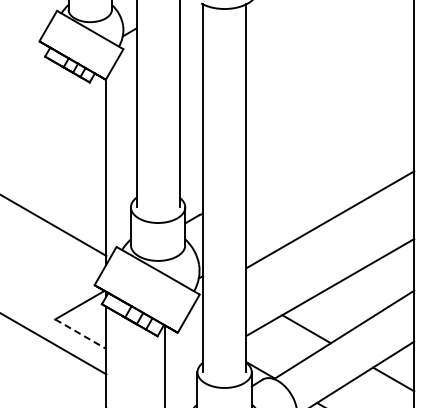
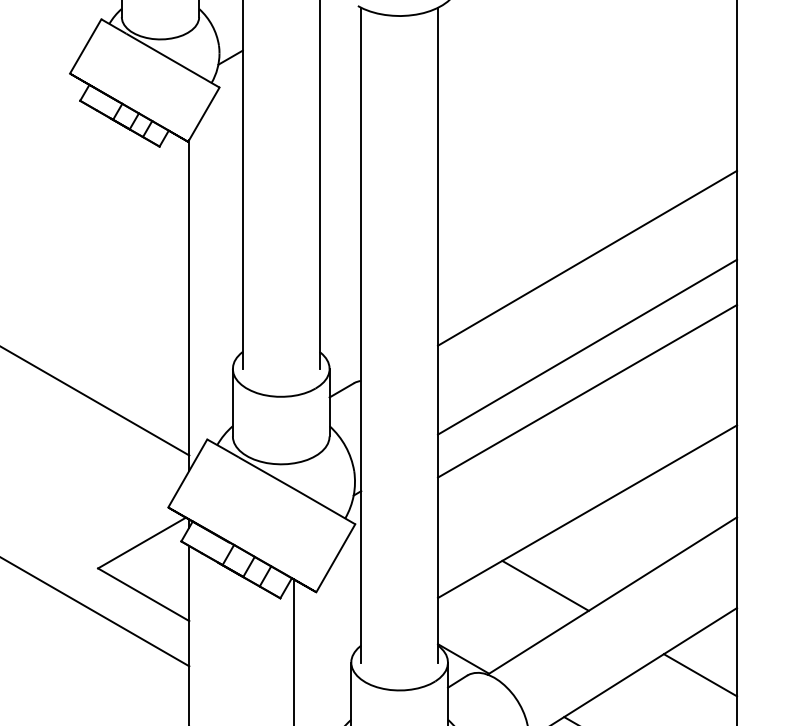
line: (330, 145) -> (588, 258), added
line: (330, 194) -> (588, 346), added
line: (80, 334) -> (143, 595), dashed -> solid

